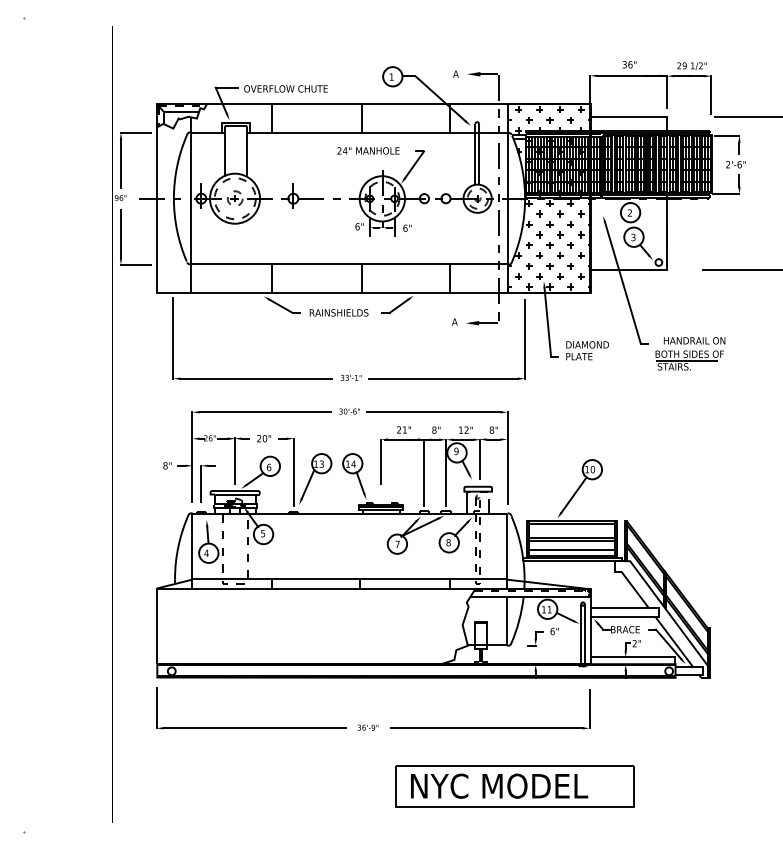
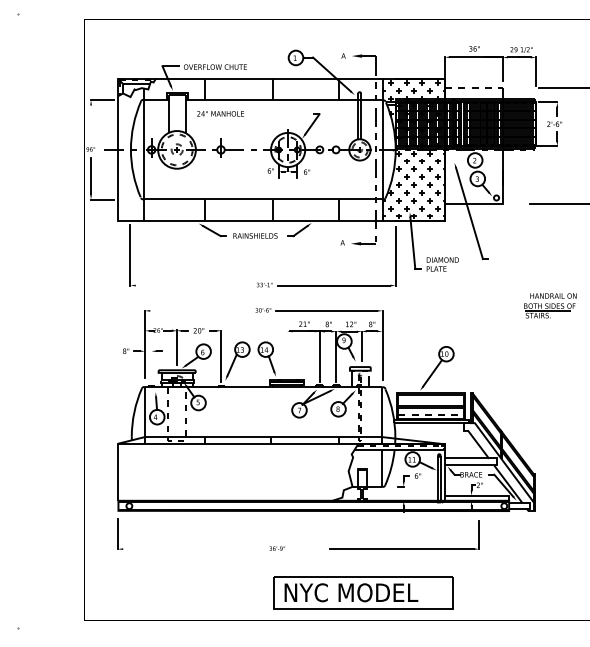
line: (632, 117) -> (476, 88), solid -> dashed
text: (368, 150) -> (220, 113), moved
line: (121, 163) -> (91, 123), removed
part: (690, 353) -> (550, 305), moved
line: (255, 378) -> (192, 285), removed
line: (264, 411) -> (199, 310), removed
line: (381, 460) -> (287, 347), removed
line: (201, 483) -> (151, 364), removed
line: (571, 549) -> (430, 414), solid -> dashed
part: (490, 727) -> (404, 548), moved
line: (255, 728) -> (192, 549), removed
part: (515, 785) -> (363, 592), moved

